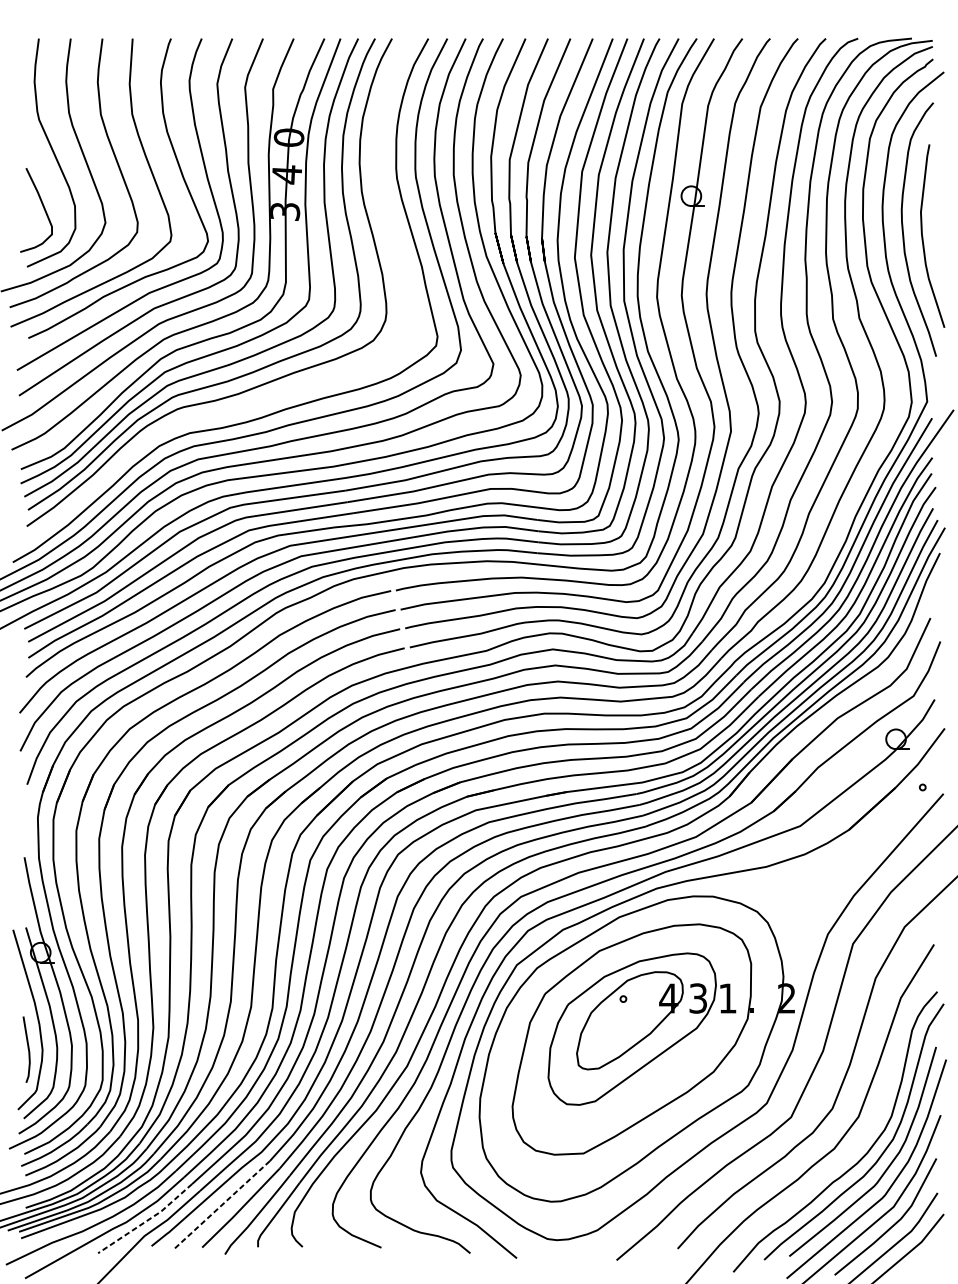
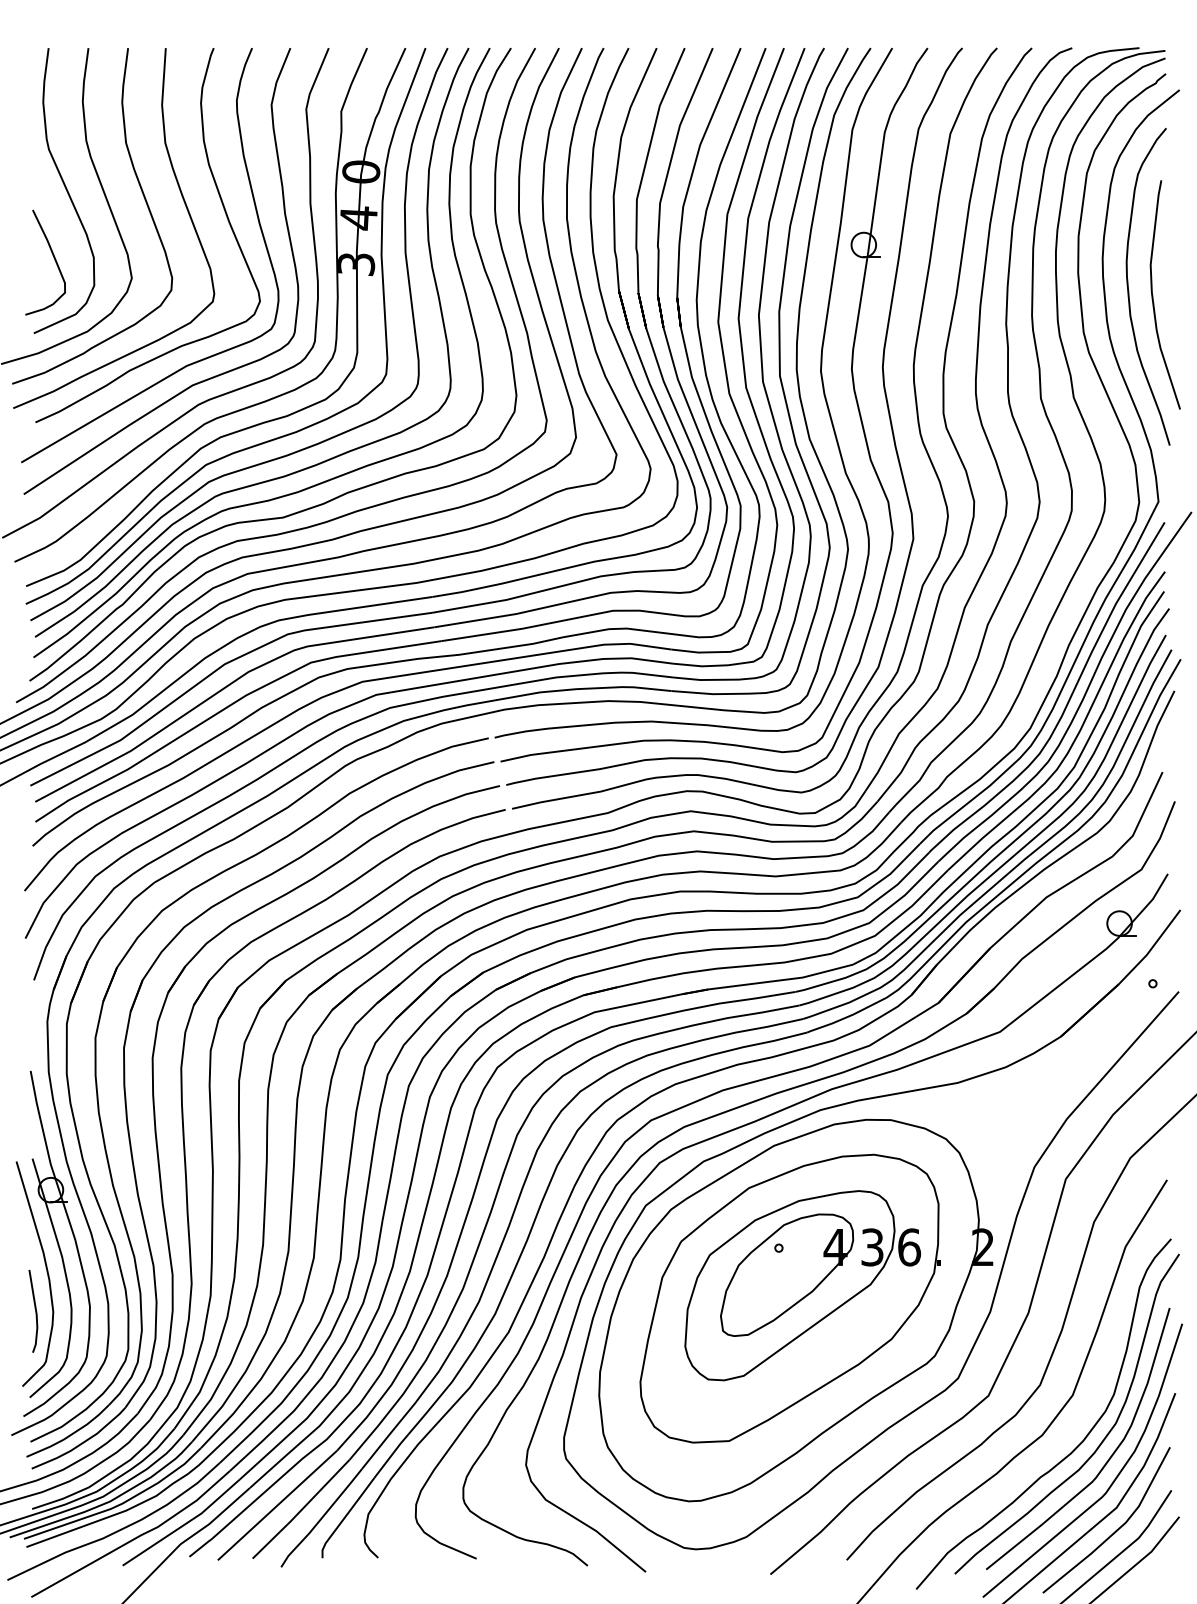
curve: (269, 397) -> (336, 496), added
text: (727, 998) -> (909, 1247), 1 -> 6
line: (222, 1205) -> (277, 1505), dashed -> solid
line: (147, 1221) -> (184, 1525), dashed -> solid

